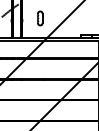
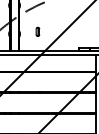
part: (39, 18) -> (37, 31), size x0.6

